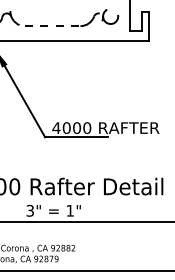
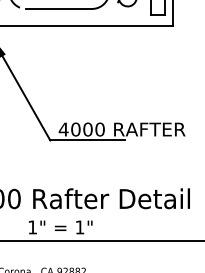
line: (52, 26) -> (58, 9), dashed -> solid
text: (29, 210) -> (31, 227), 3" -> 1"

